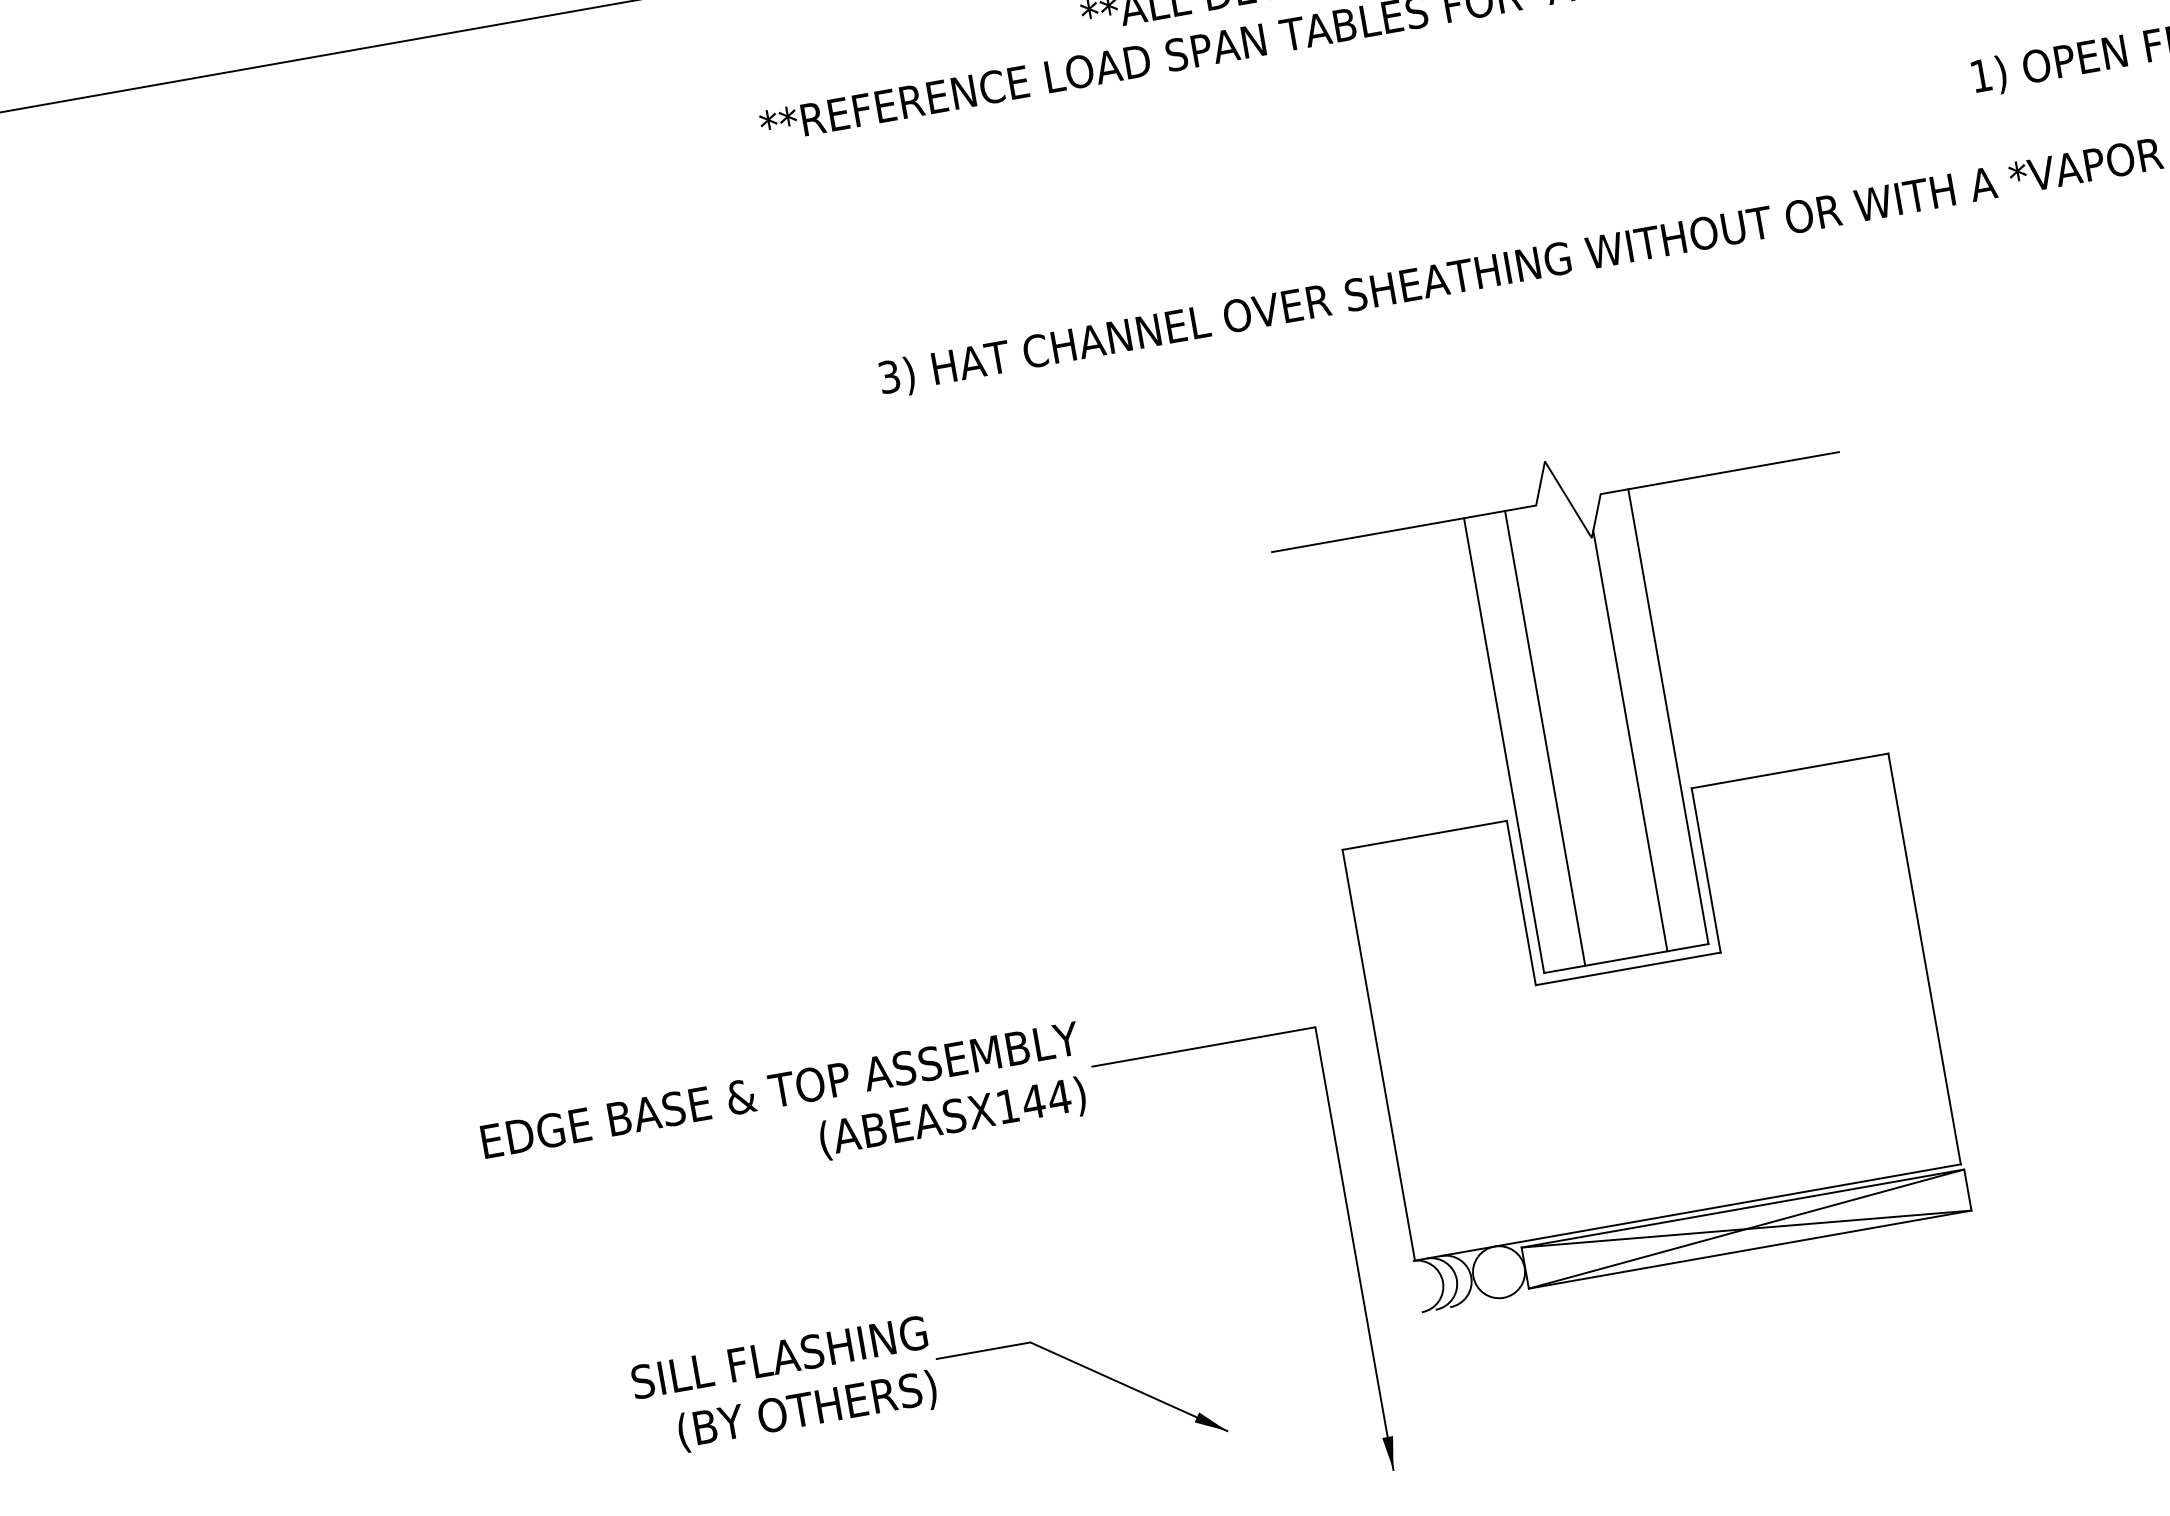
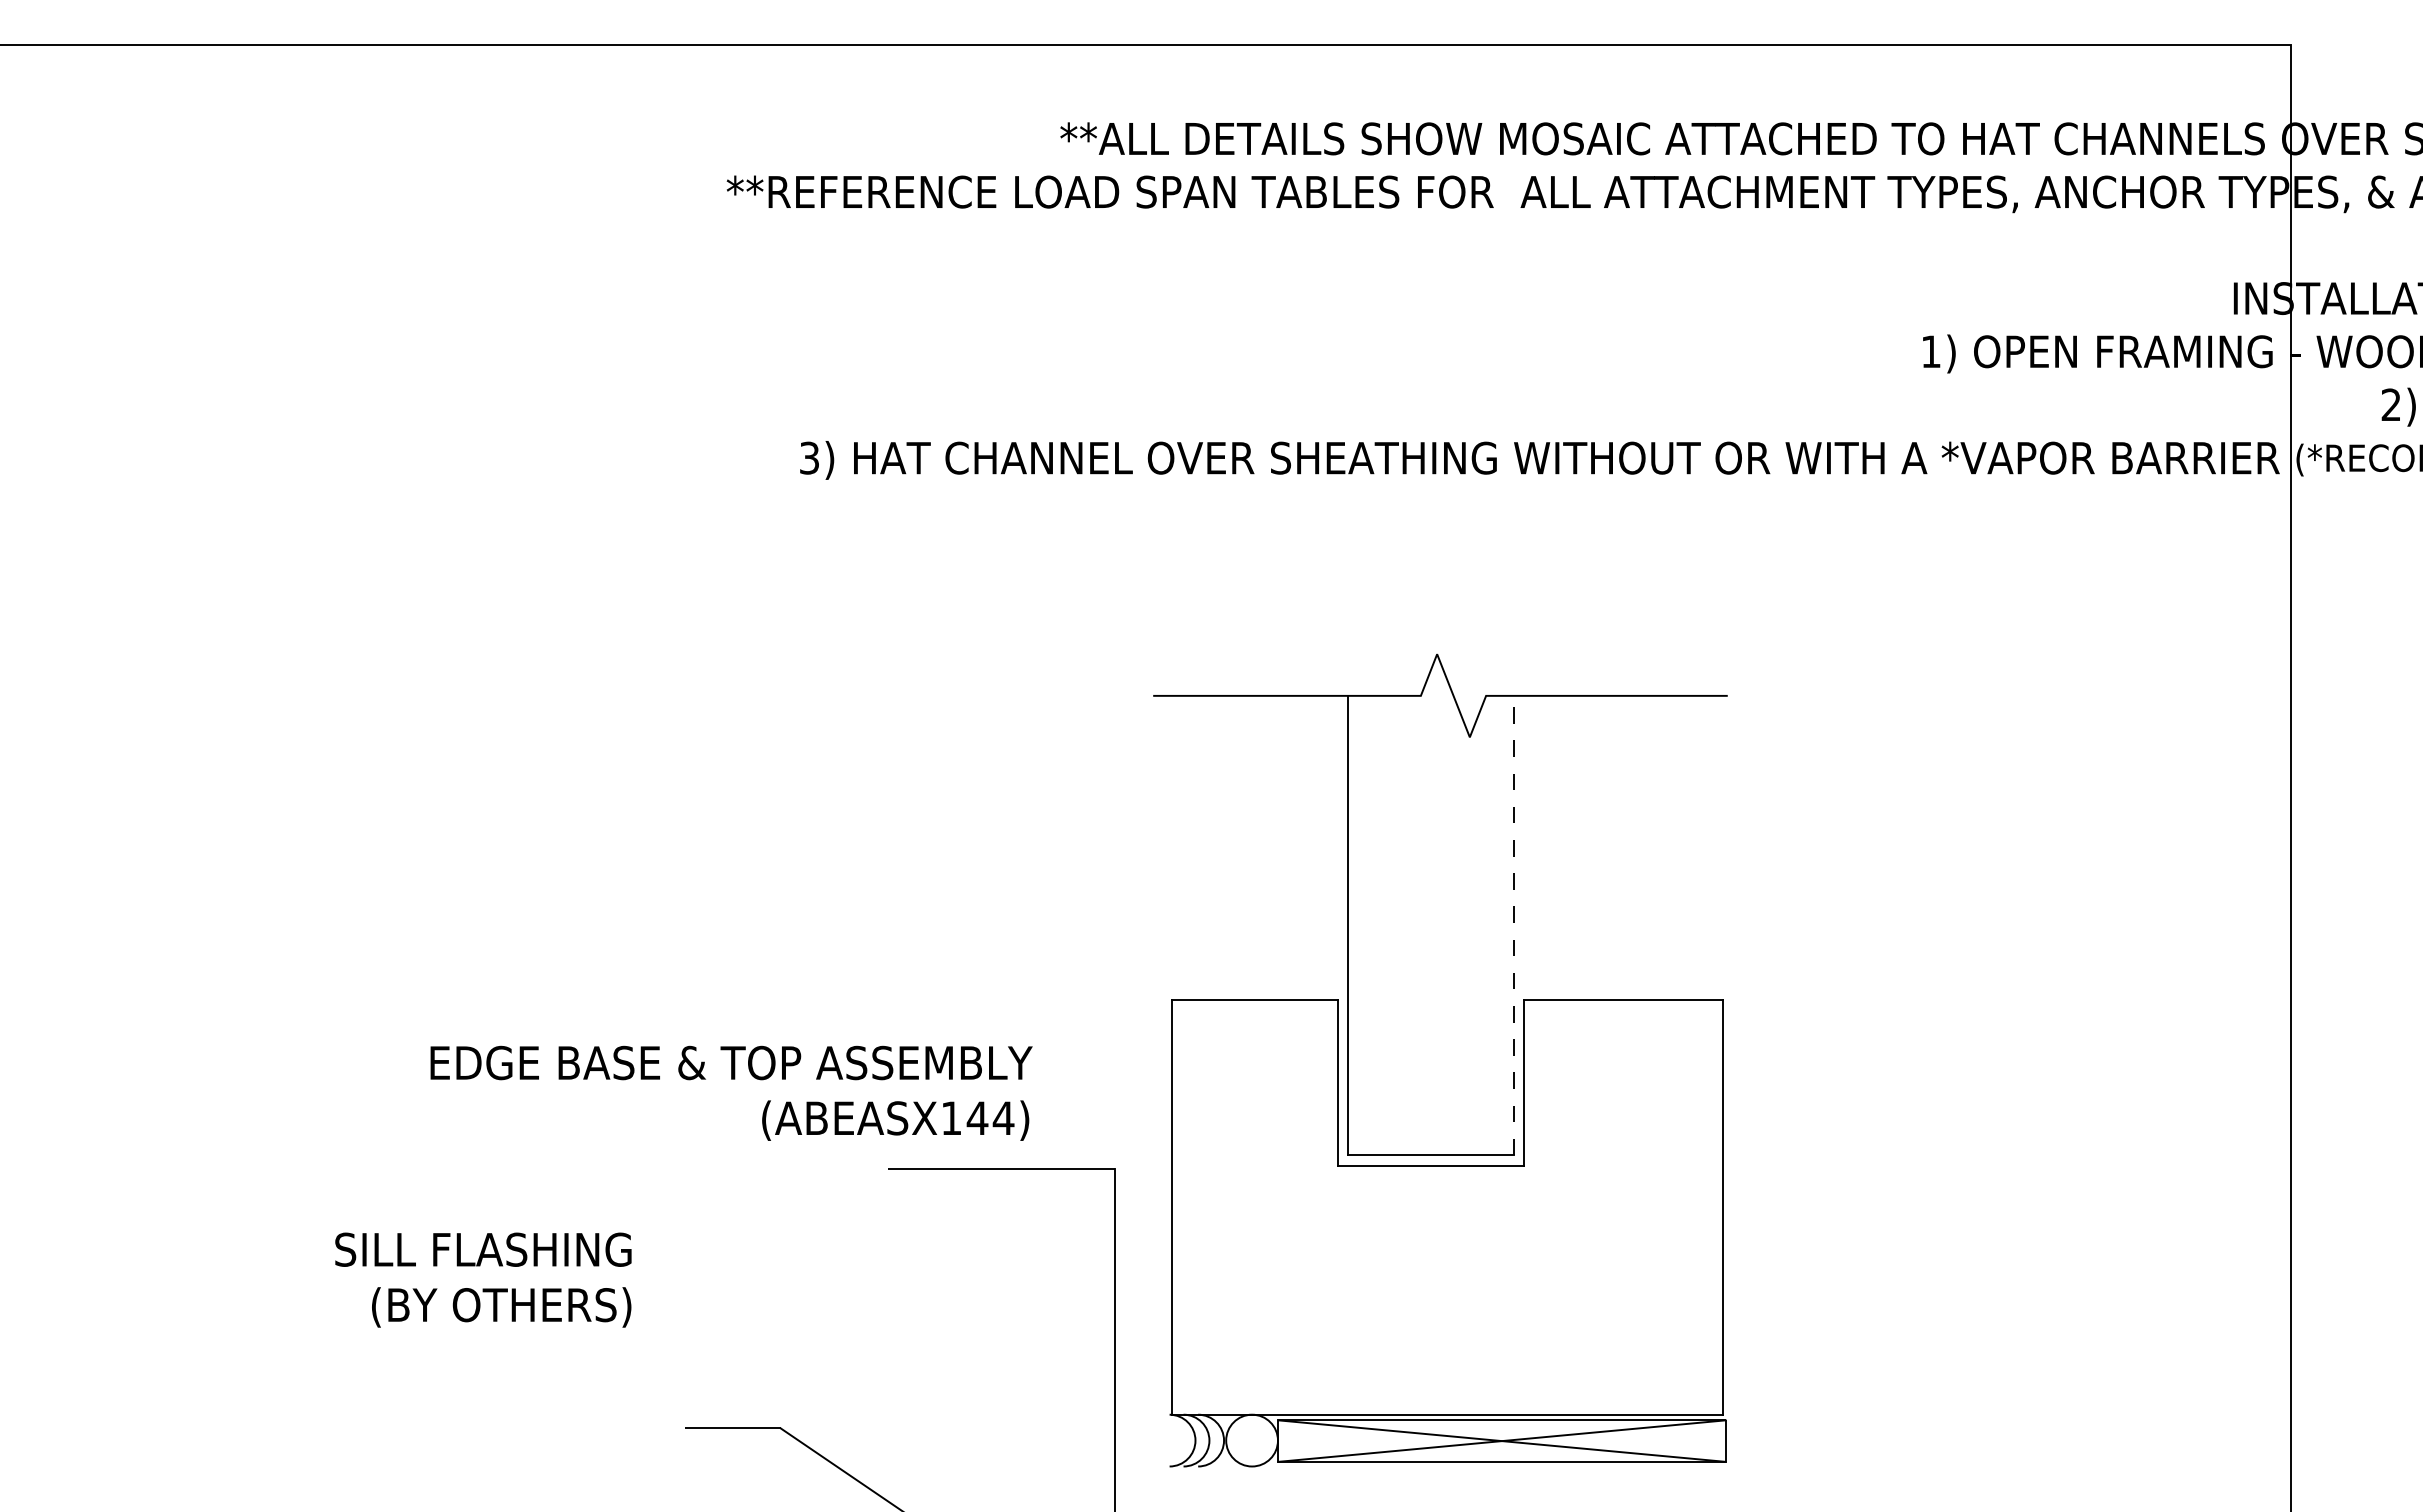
line: (1668, 716) -> (1514, 925), solid -> dashed
line: (1545, 738) -> (1389, 925), removed
line: (1630, 740) -> (1472, 942), removed
text: (785, 1119) -> (731, 1092), moved
text: (784, 1386) -> (483, 1279), moved

